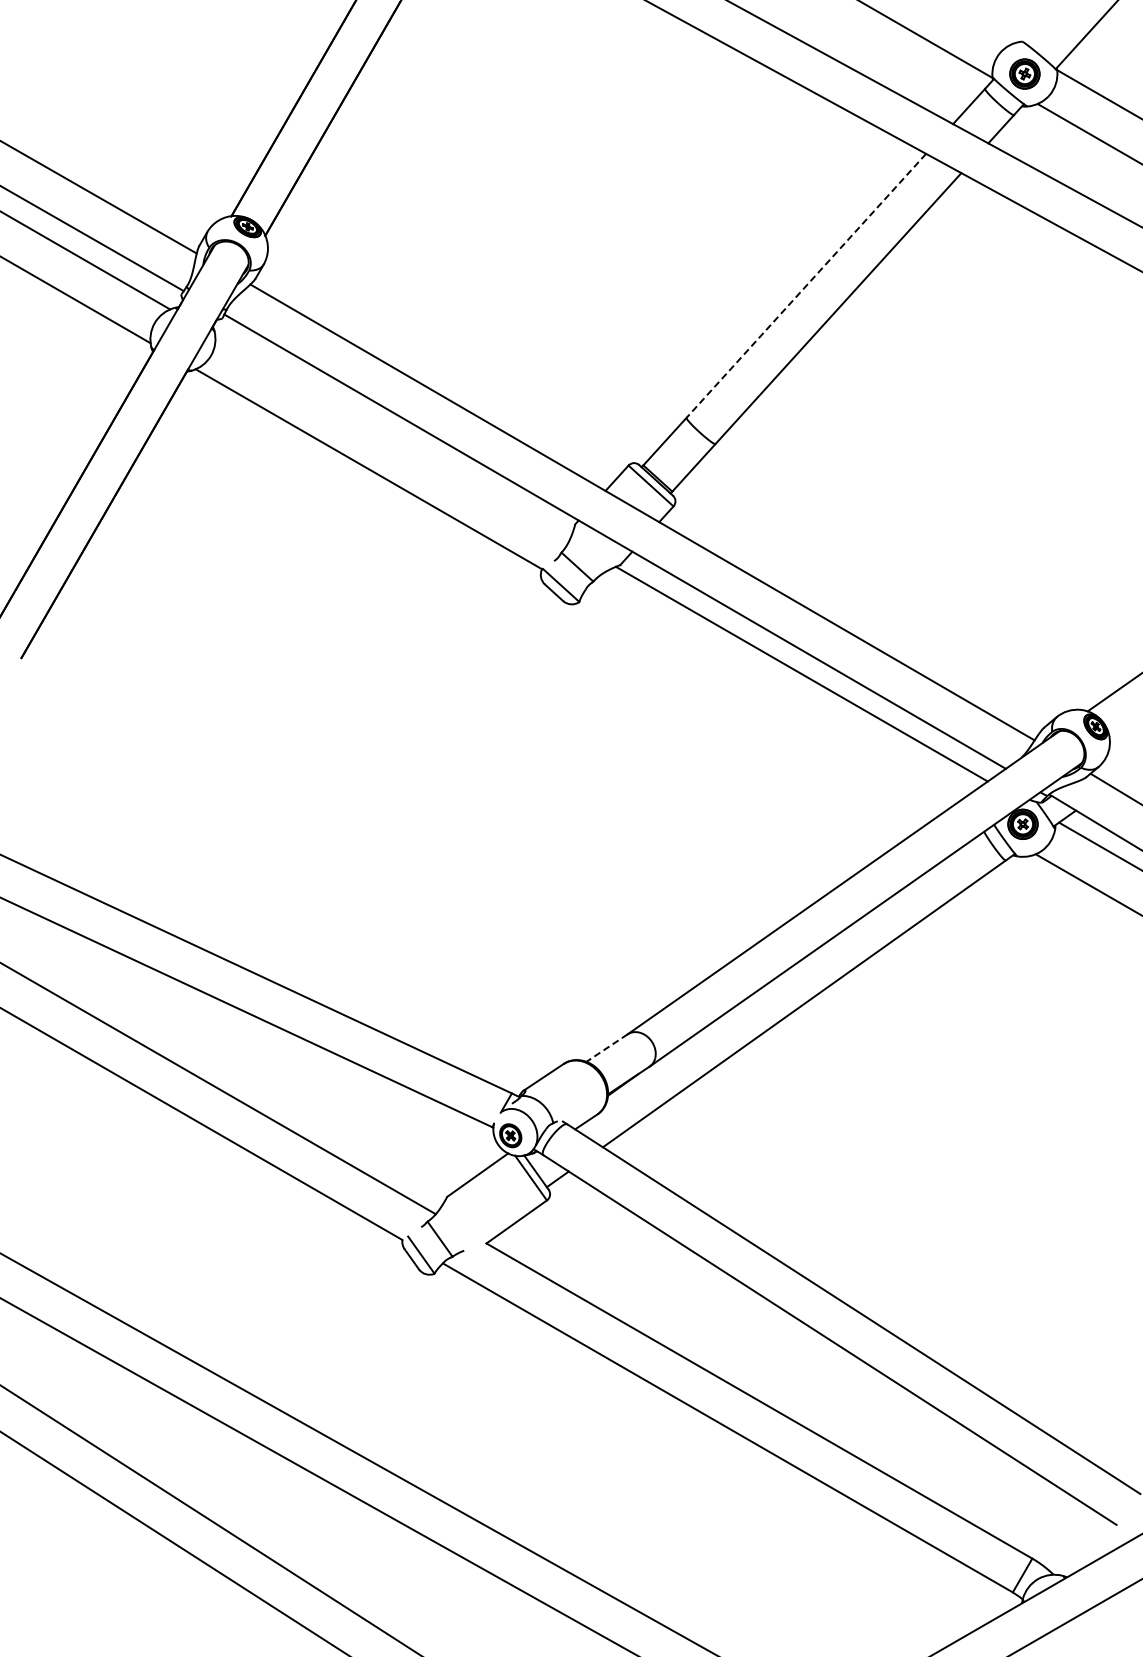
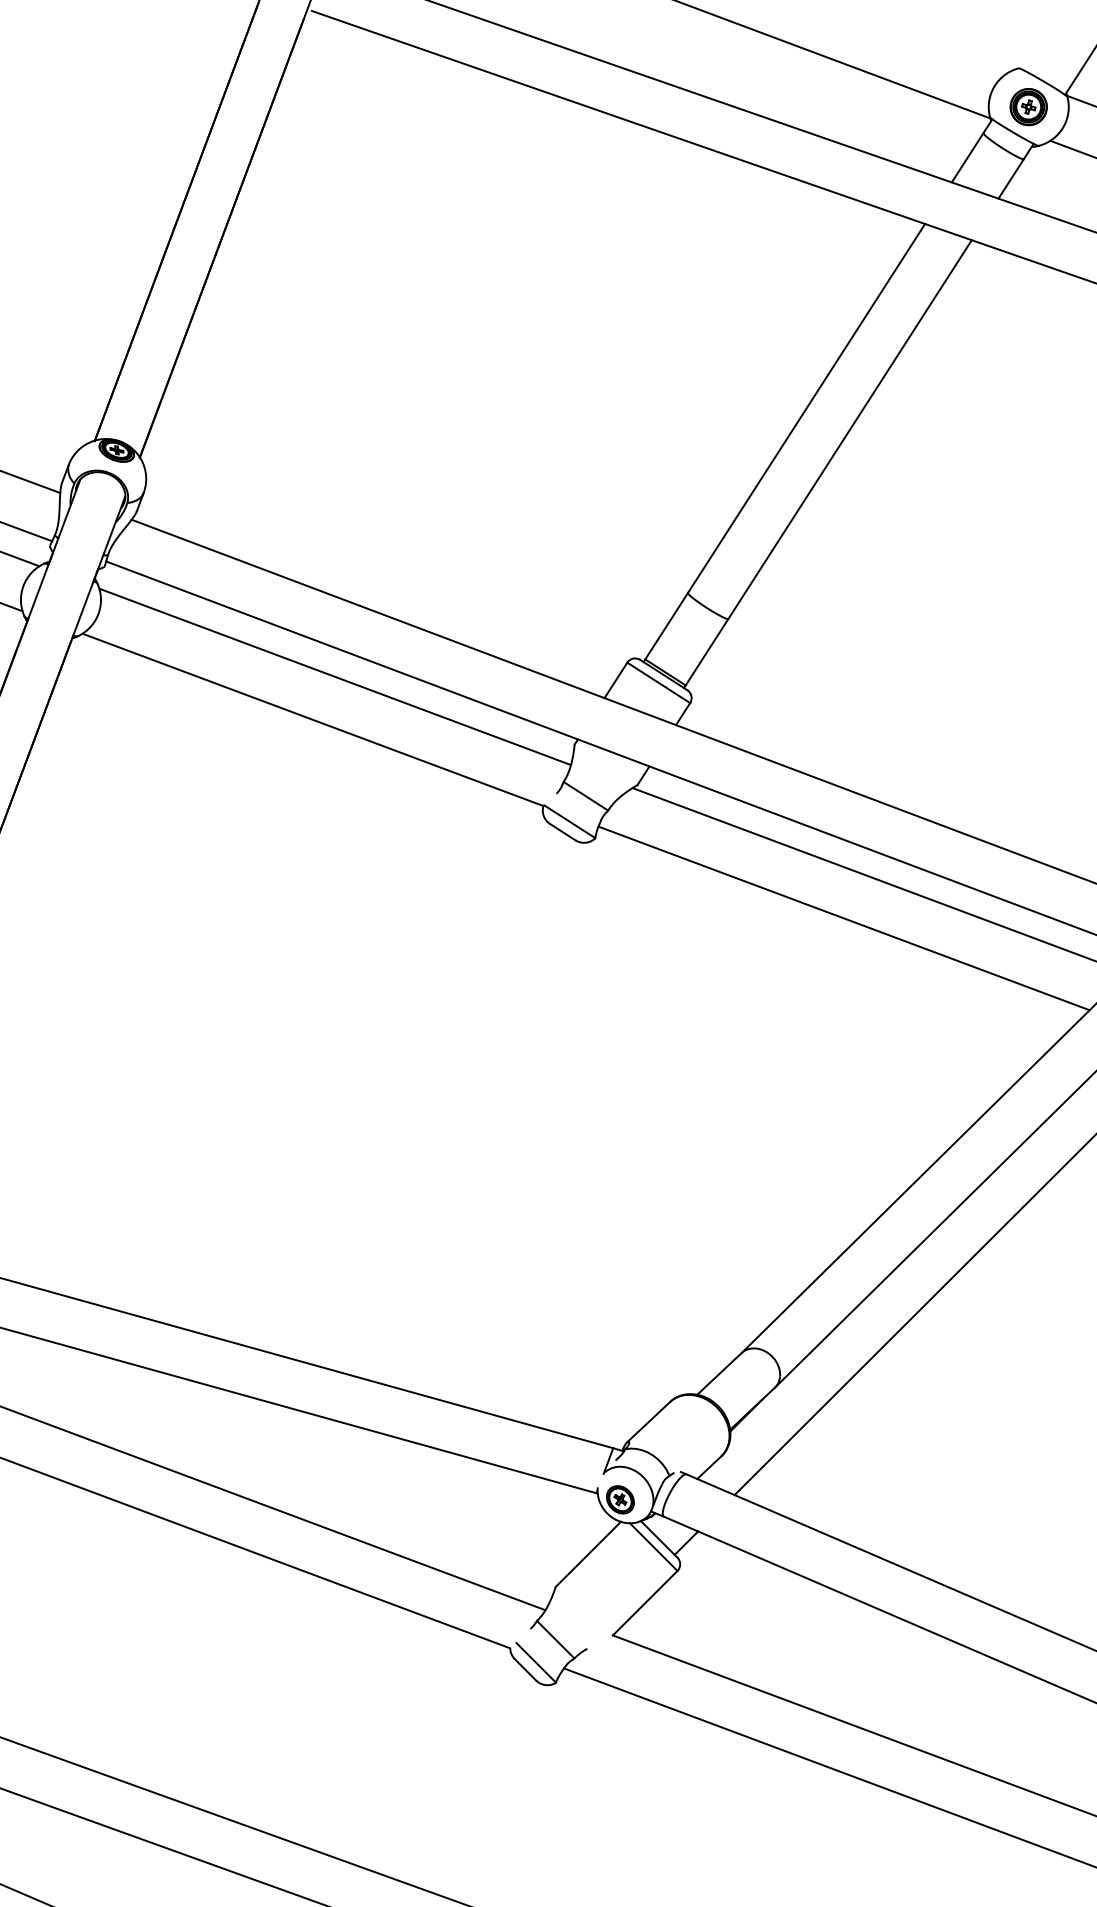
line: (806, 286) -> (806, 409), dashed -> solid
line: (392, 437) -> (335, 676), added
line: (767, 699) -> (843, 918), added
line: (607, 1048) -> (720, 1374), dashed -> solid

